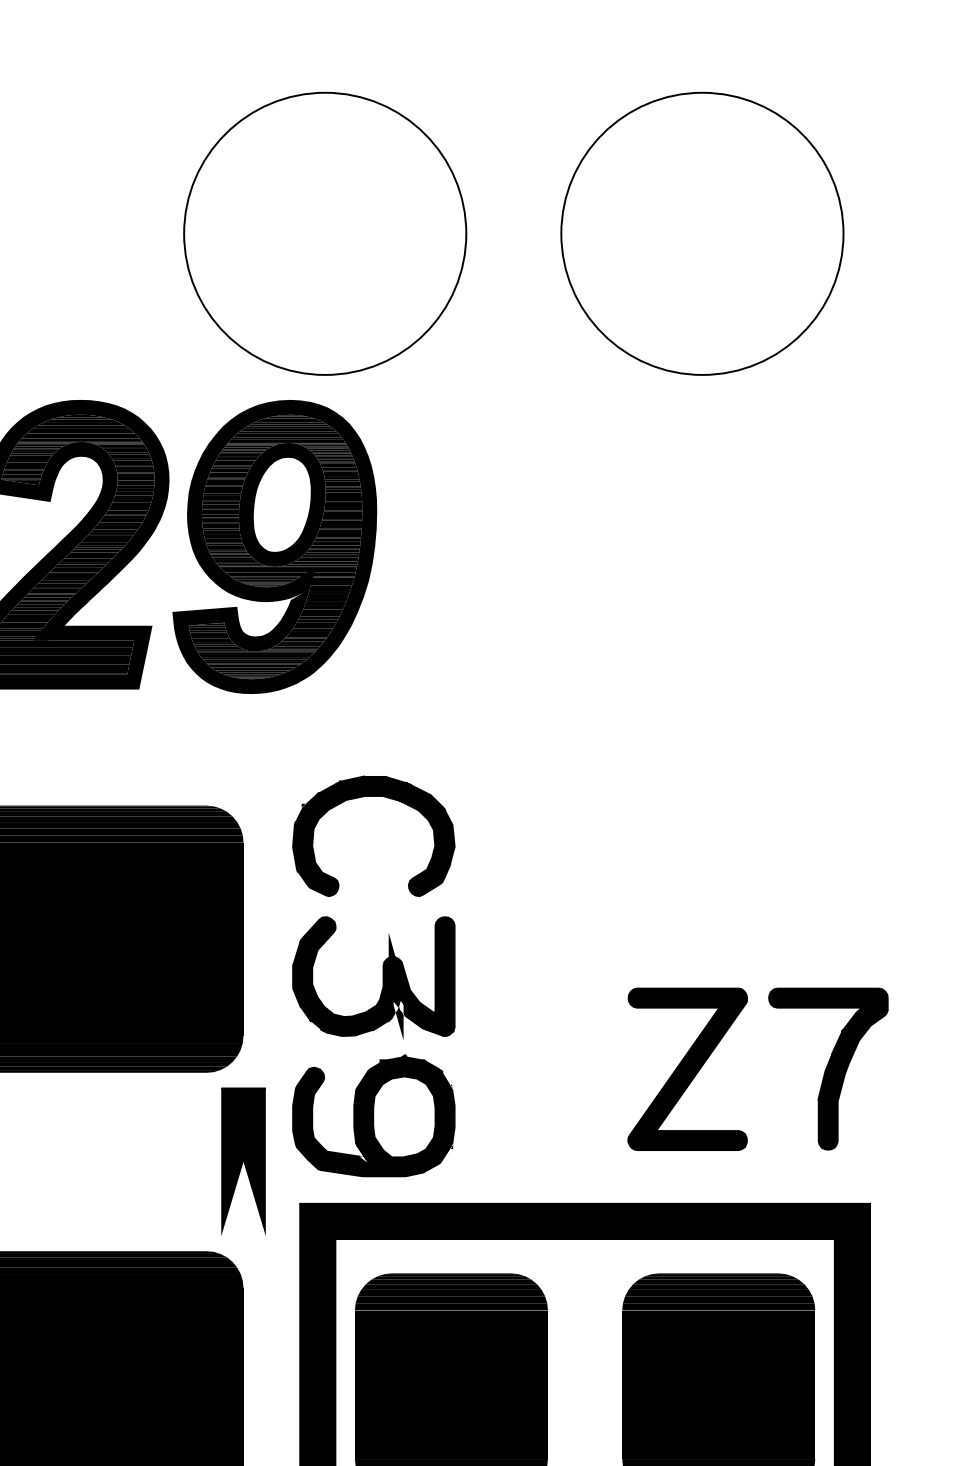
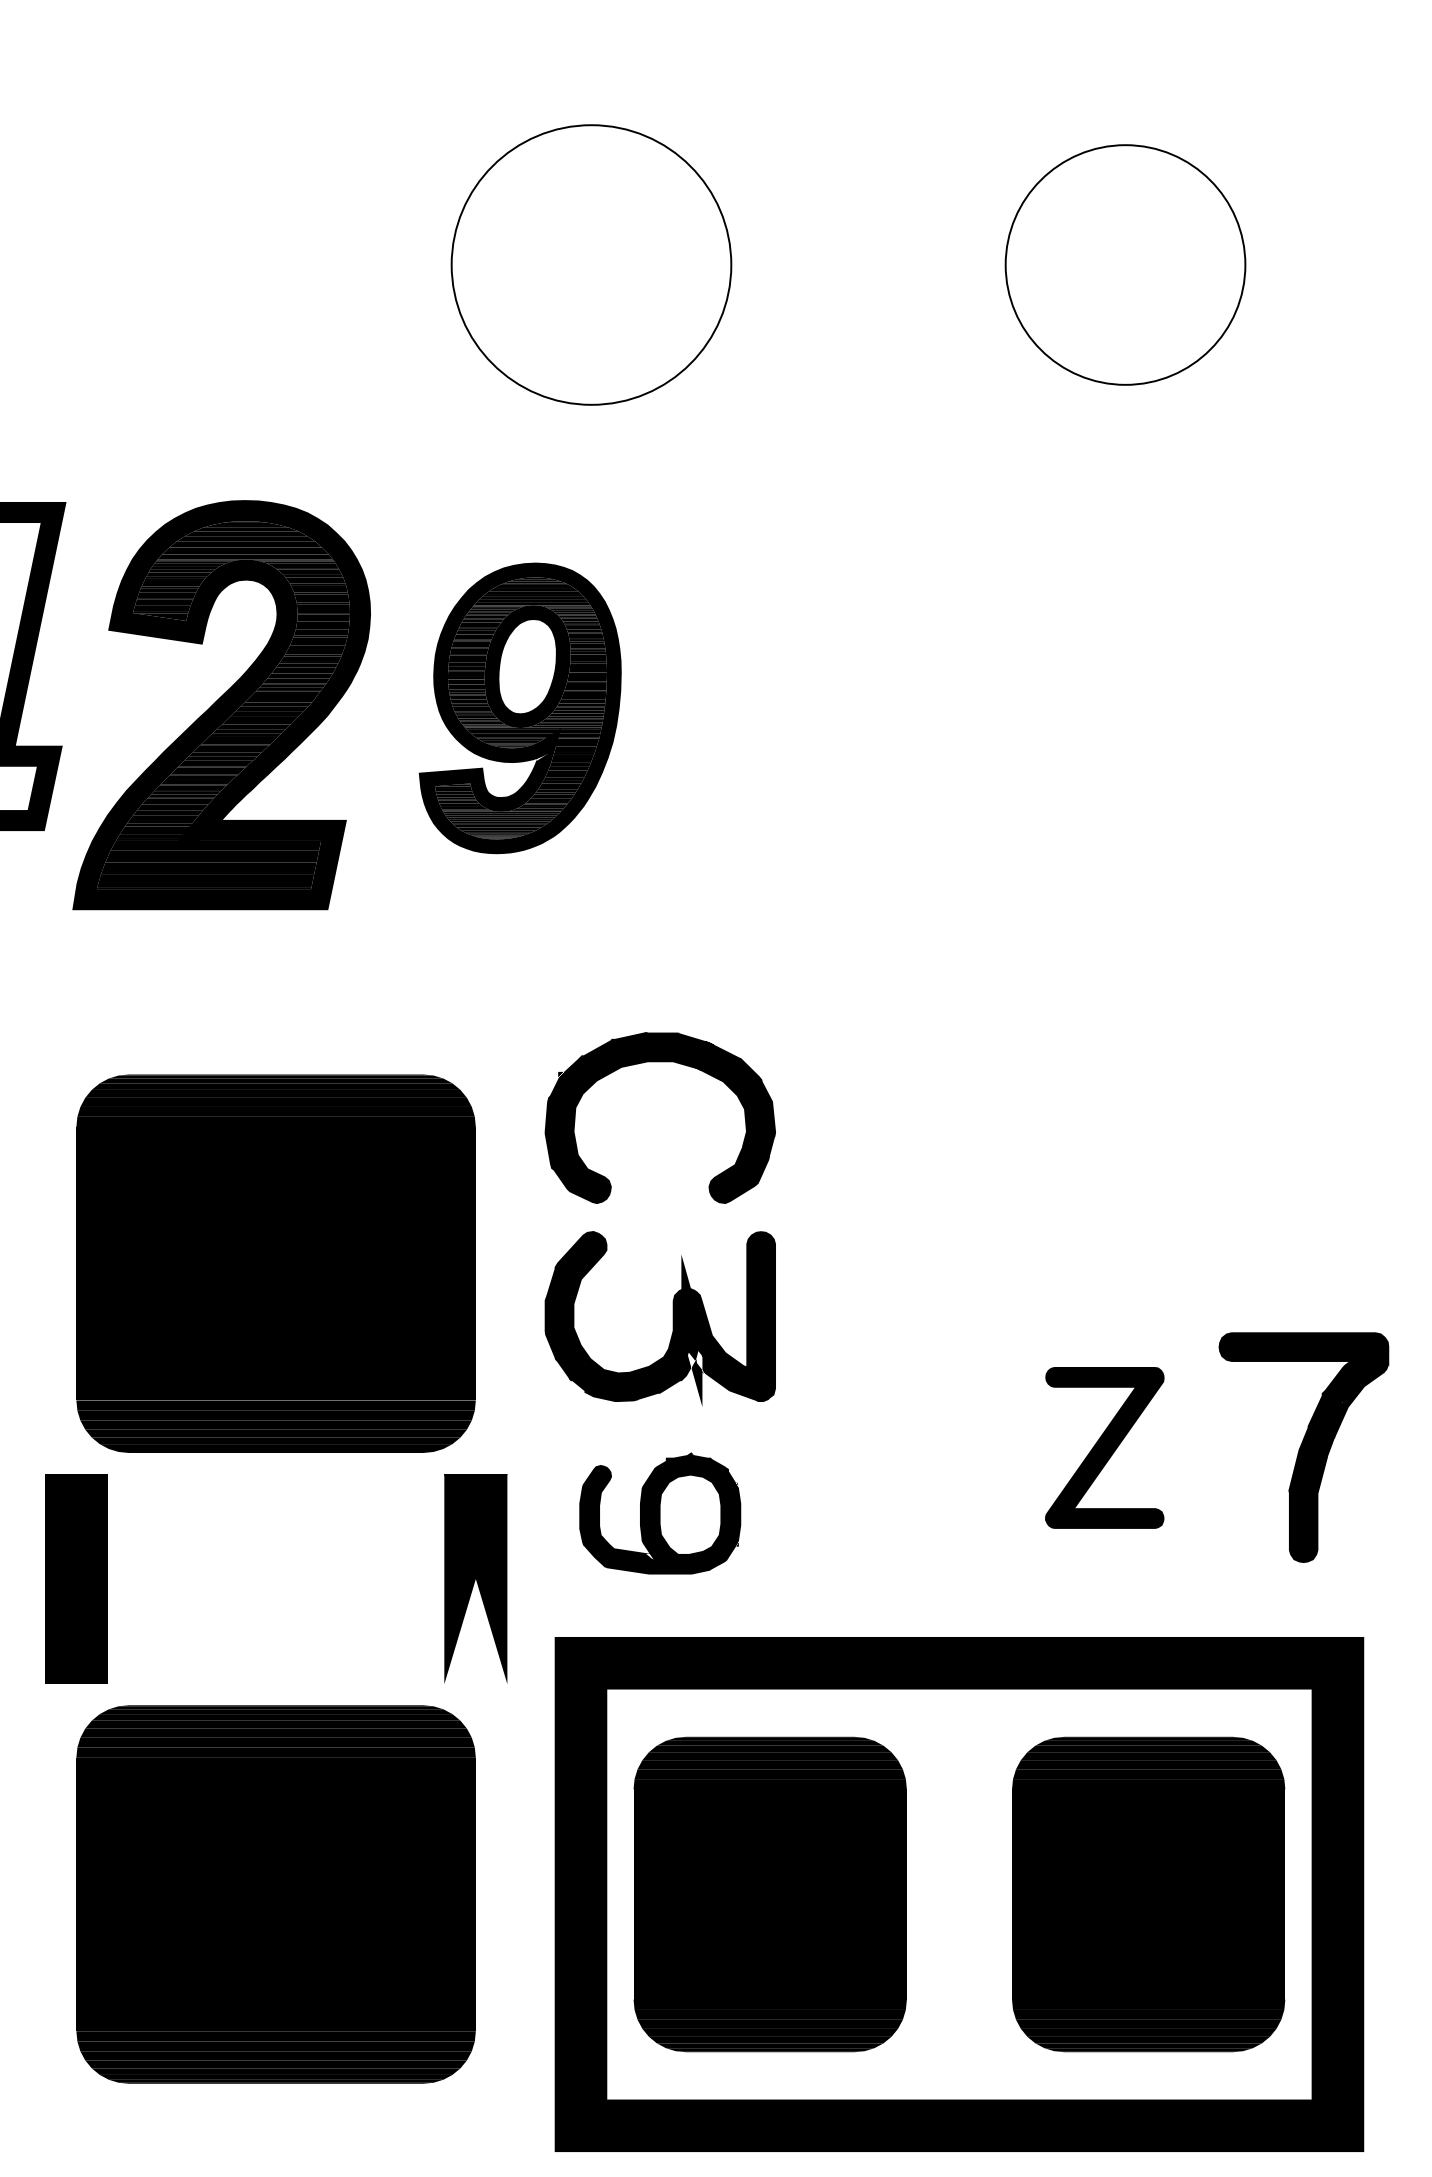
part: (325, 233) -> (591, 264), size x0.7
part: (702, 233) -> (1125, 264), size x0.6
part: (275, 547) -> (520, 708), size x0.7
part: (687, 1069) -> (1104, 1447), size x0.7
part: (373, 1115) -> (659, 1513), size x0.7

